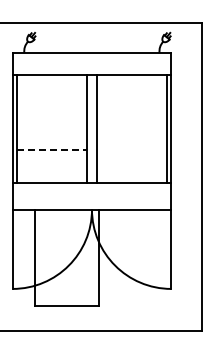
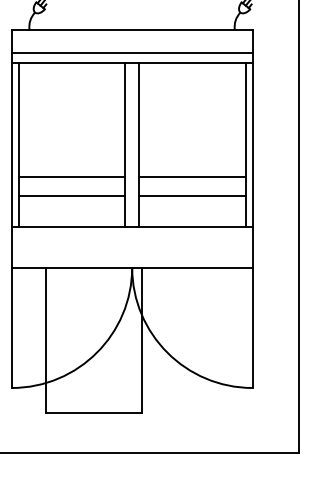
line: (91, 68) -> (131, 53), added
line: (52, 150) -> (72, 177), dashed -> solid
line: (131, 150) -> (192, 177), added
line: (52, 162) -> (72, 195), added
line: (131, 162) -> (192, 195), added

